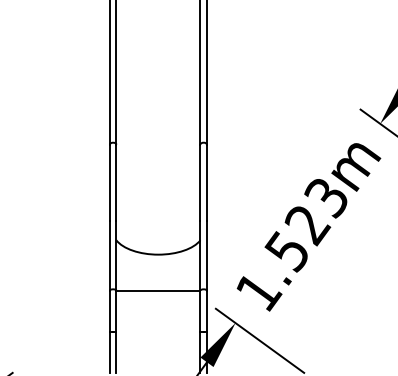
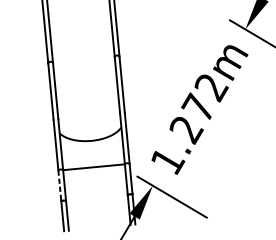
text: (307, 226) -> (199, 109), 1.523m -> 1.272m
line: (109, 311) -> (59, 186), solid -> dashed

